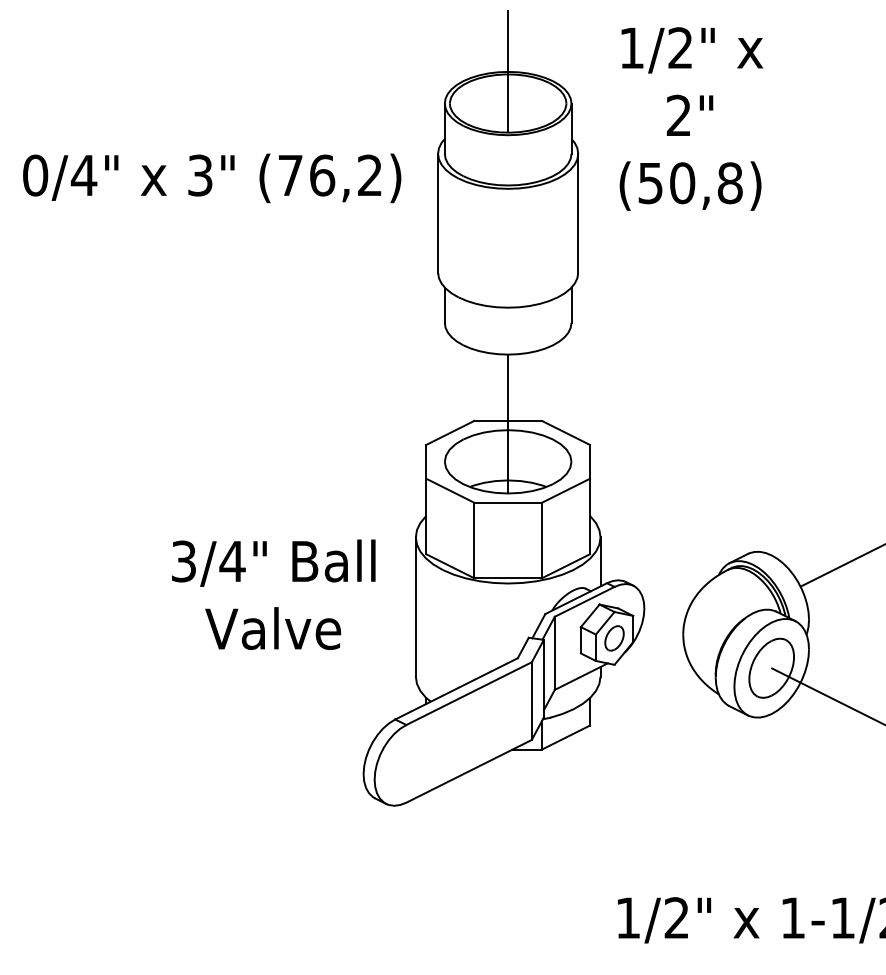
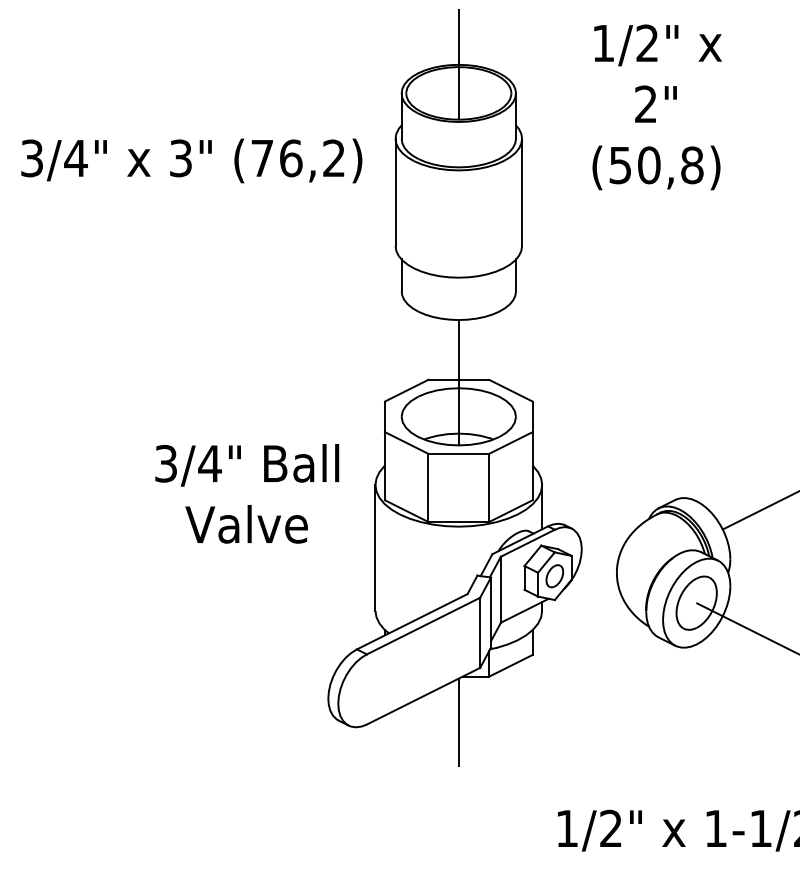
text: (690, 119) -> (656, 107), moved
text: (35, 175) -> (32, 158), 0/4" -> 3/4"
text: (274, 594) -> (247, 493), moved
line: (507, 800) -> (458, 722), added

